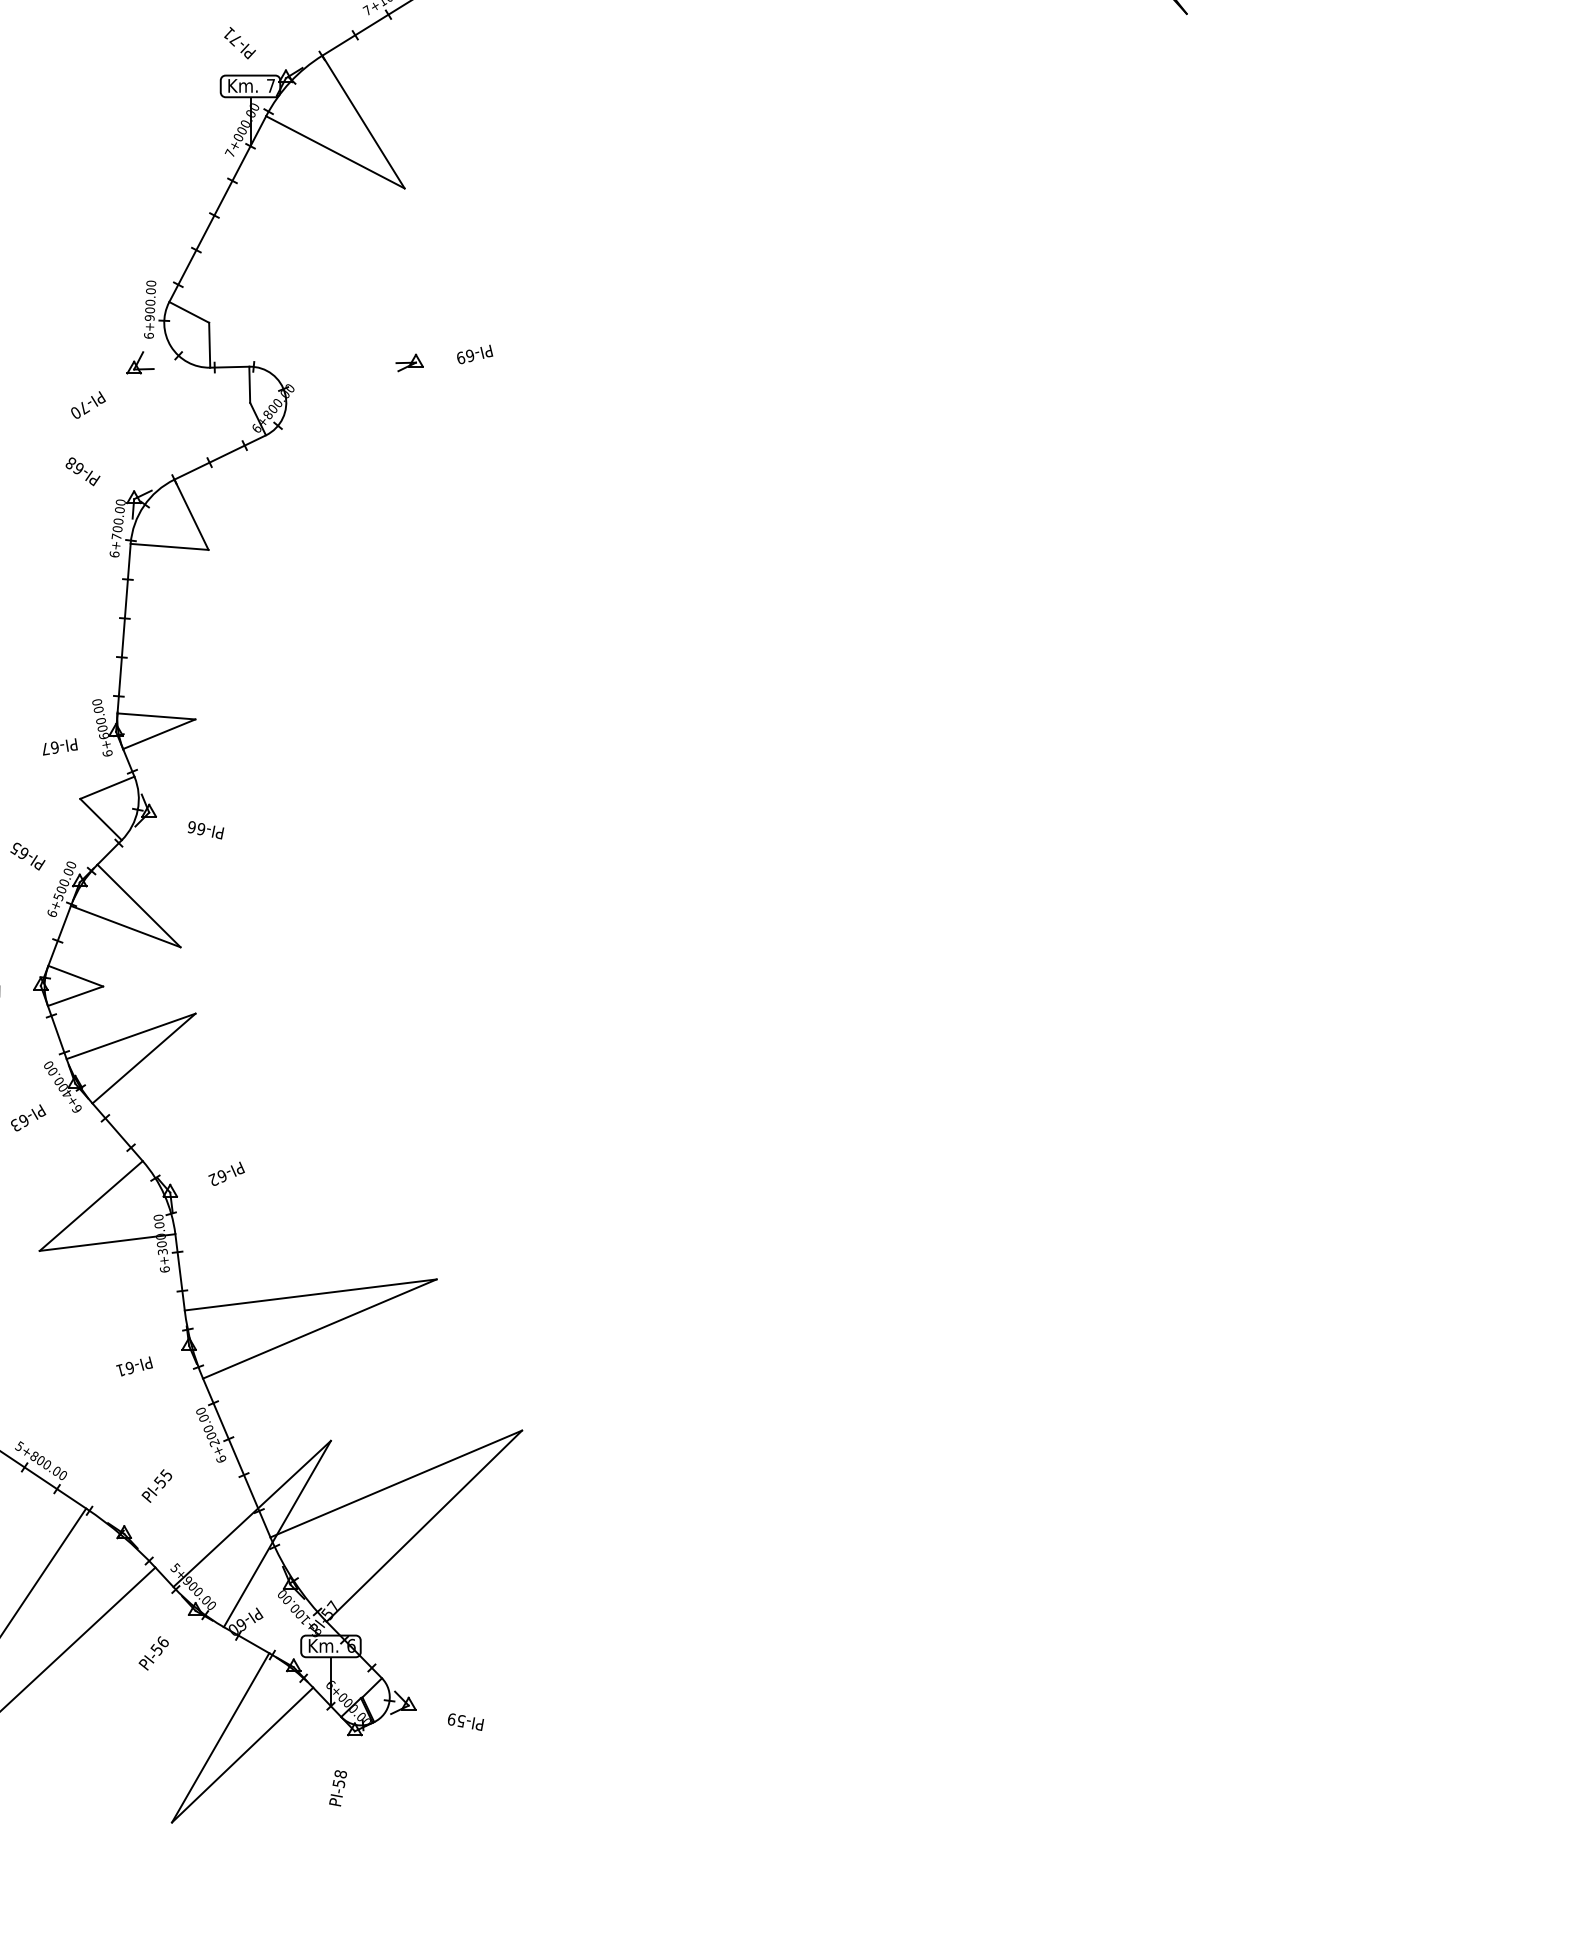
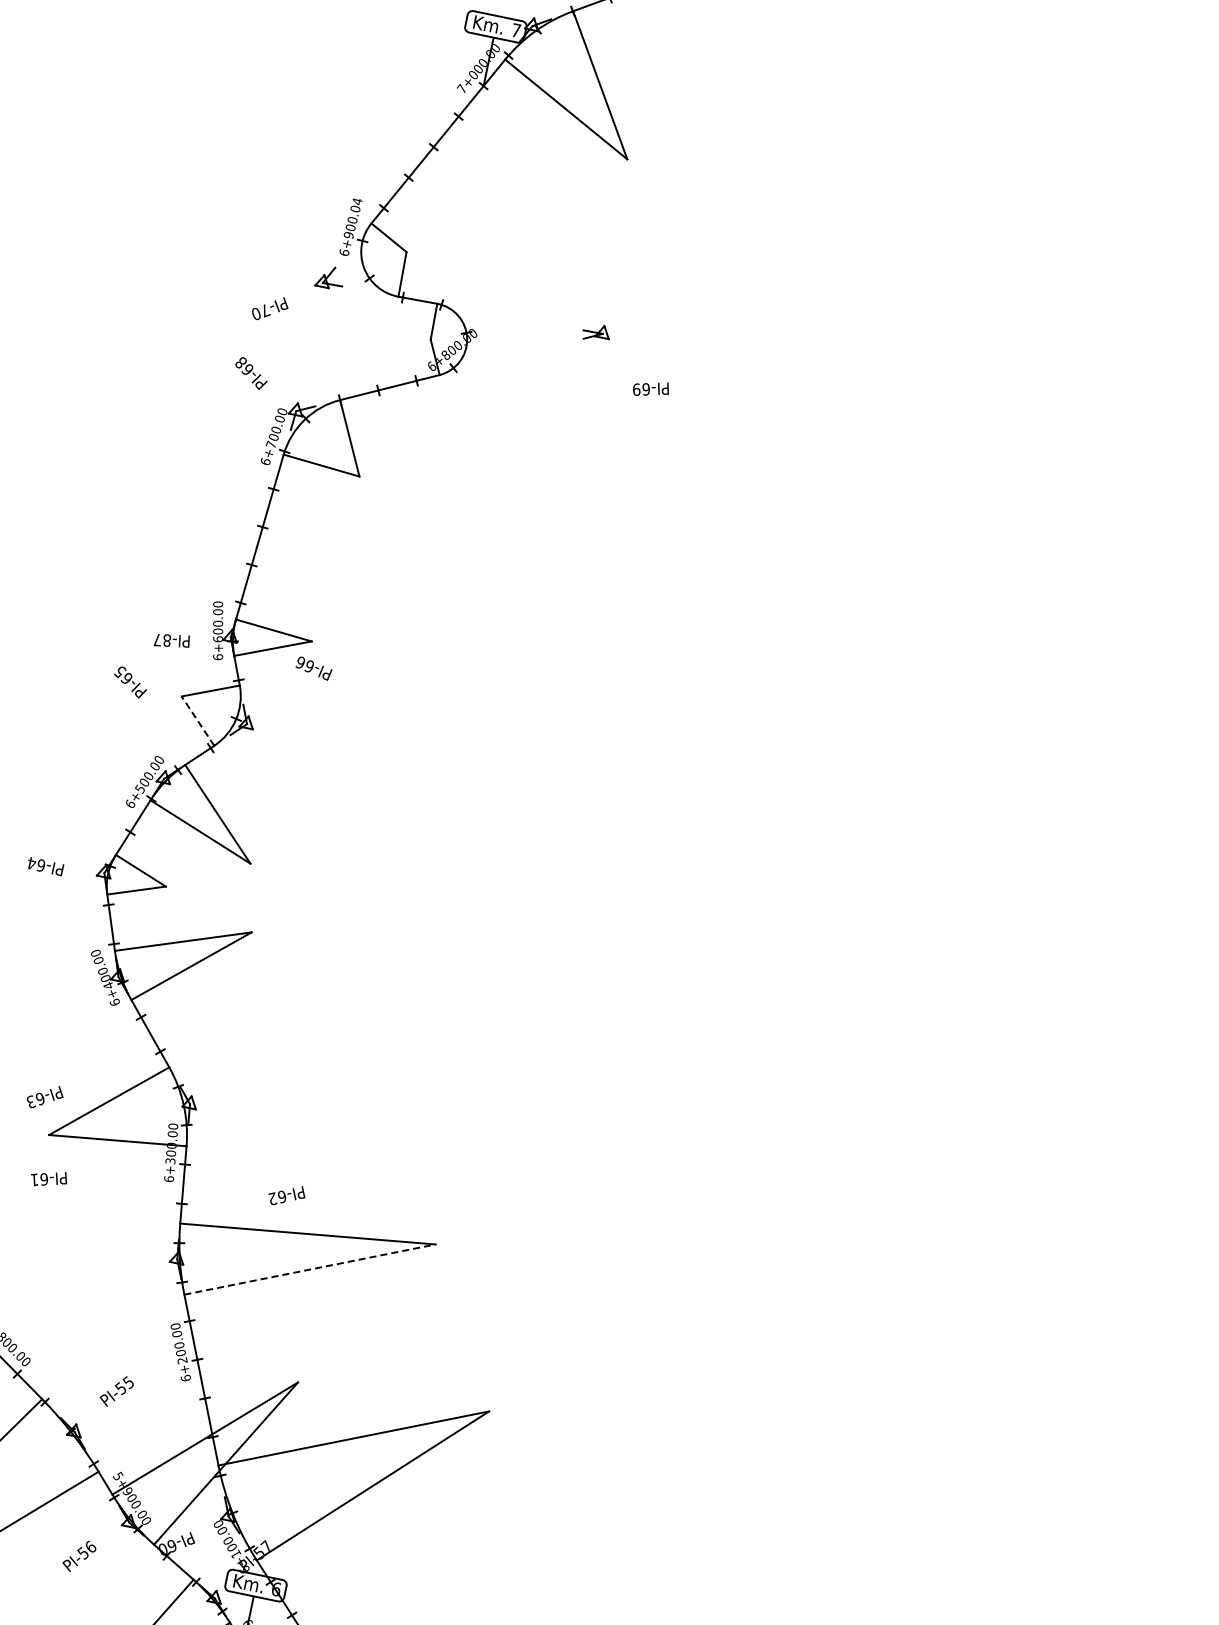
text: (151, 283) -> (357, 201), 6+900.00 -> 6+900.04
text: (475, 354) -> (651, 389), moved
text: (54, 747) -> (166, 640), PI-67 -> PI-87
line: (100, 819) -> (197, 720), solid -> dashed
text: (205, 830) -> (313, 668), moved
text: (27, 856) -> (130, 682), moved
text: (28, 1117) -> (45, 1096), moved
text: (226, 1173) -> (286, 1195), moved
line: (319, 1329) -> (309, 1269), solid -> dashed
text: (134, 1366) -> (49, 1178), moved

